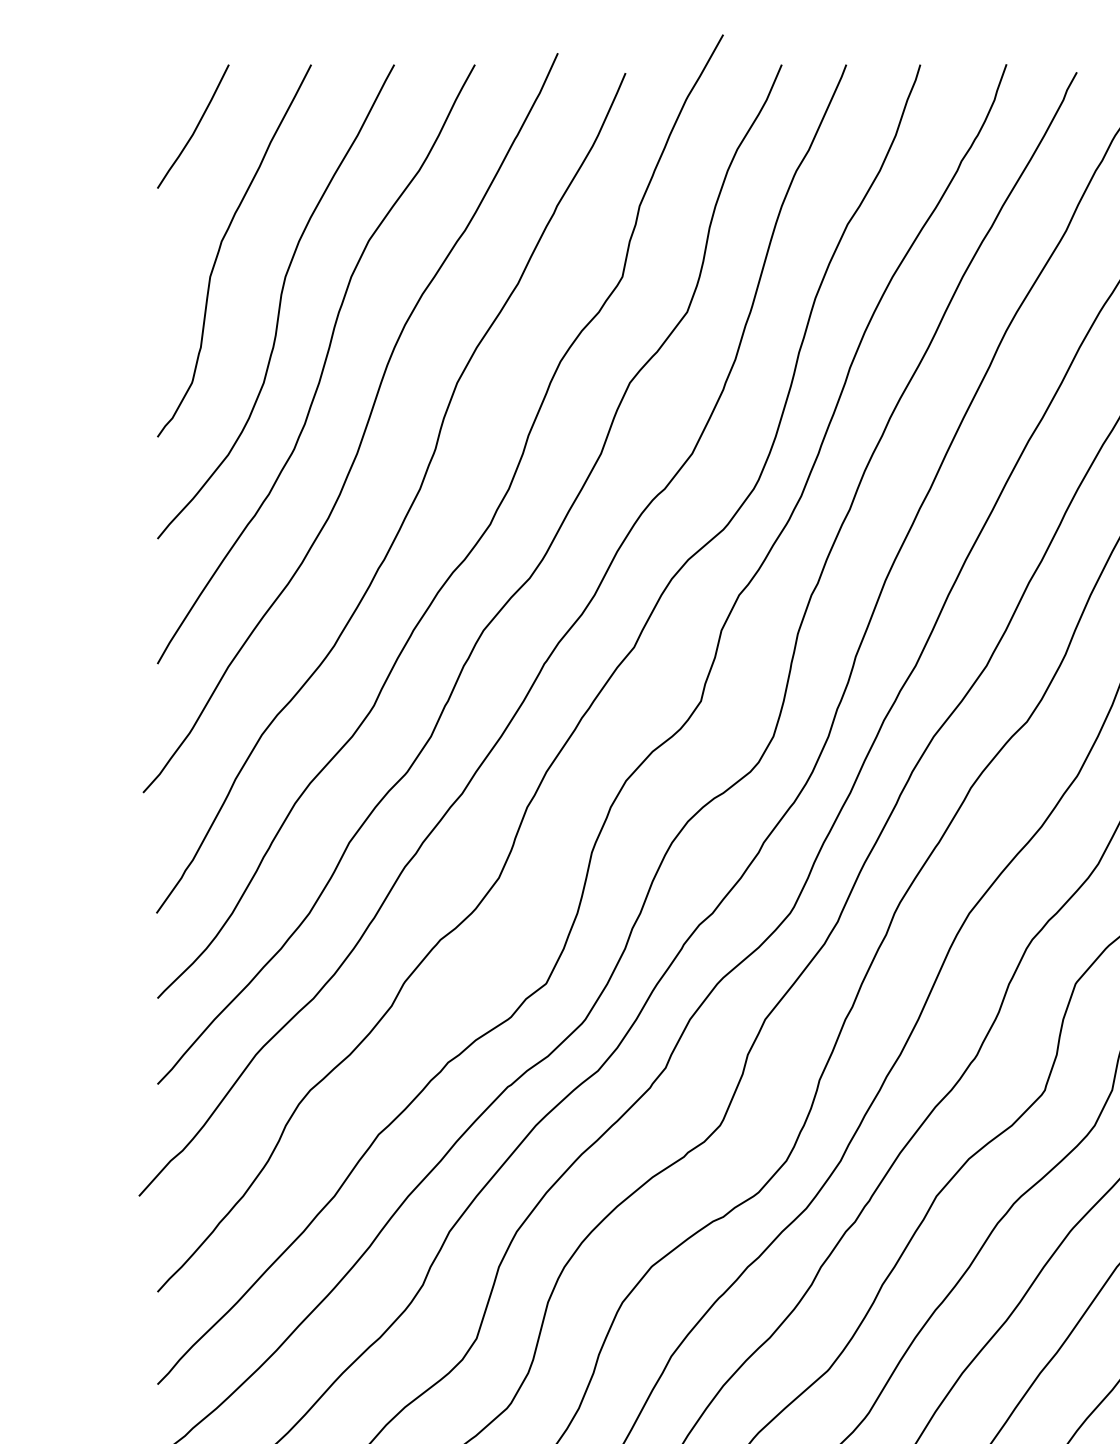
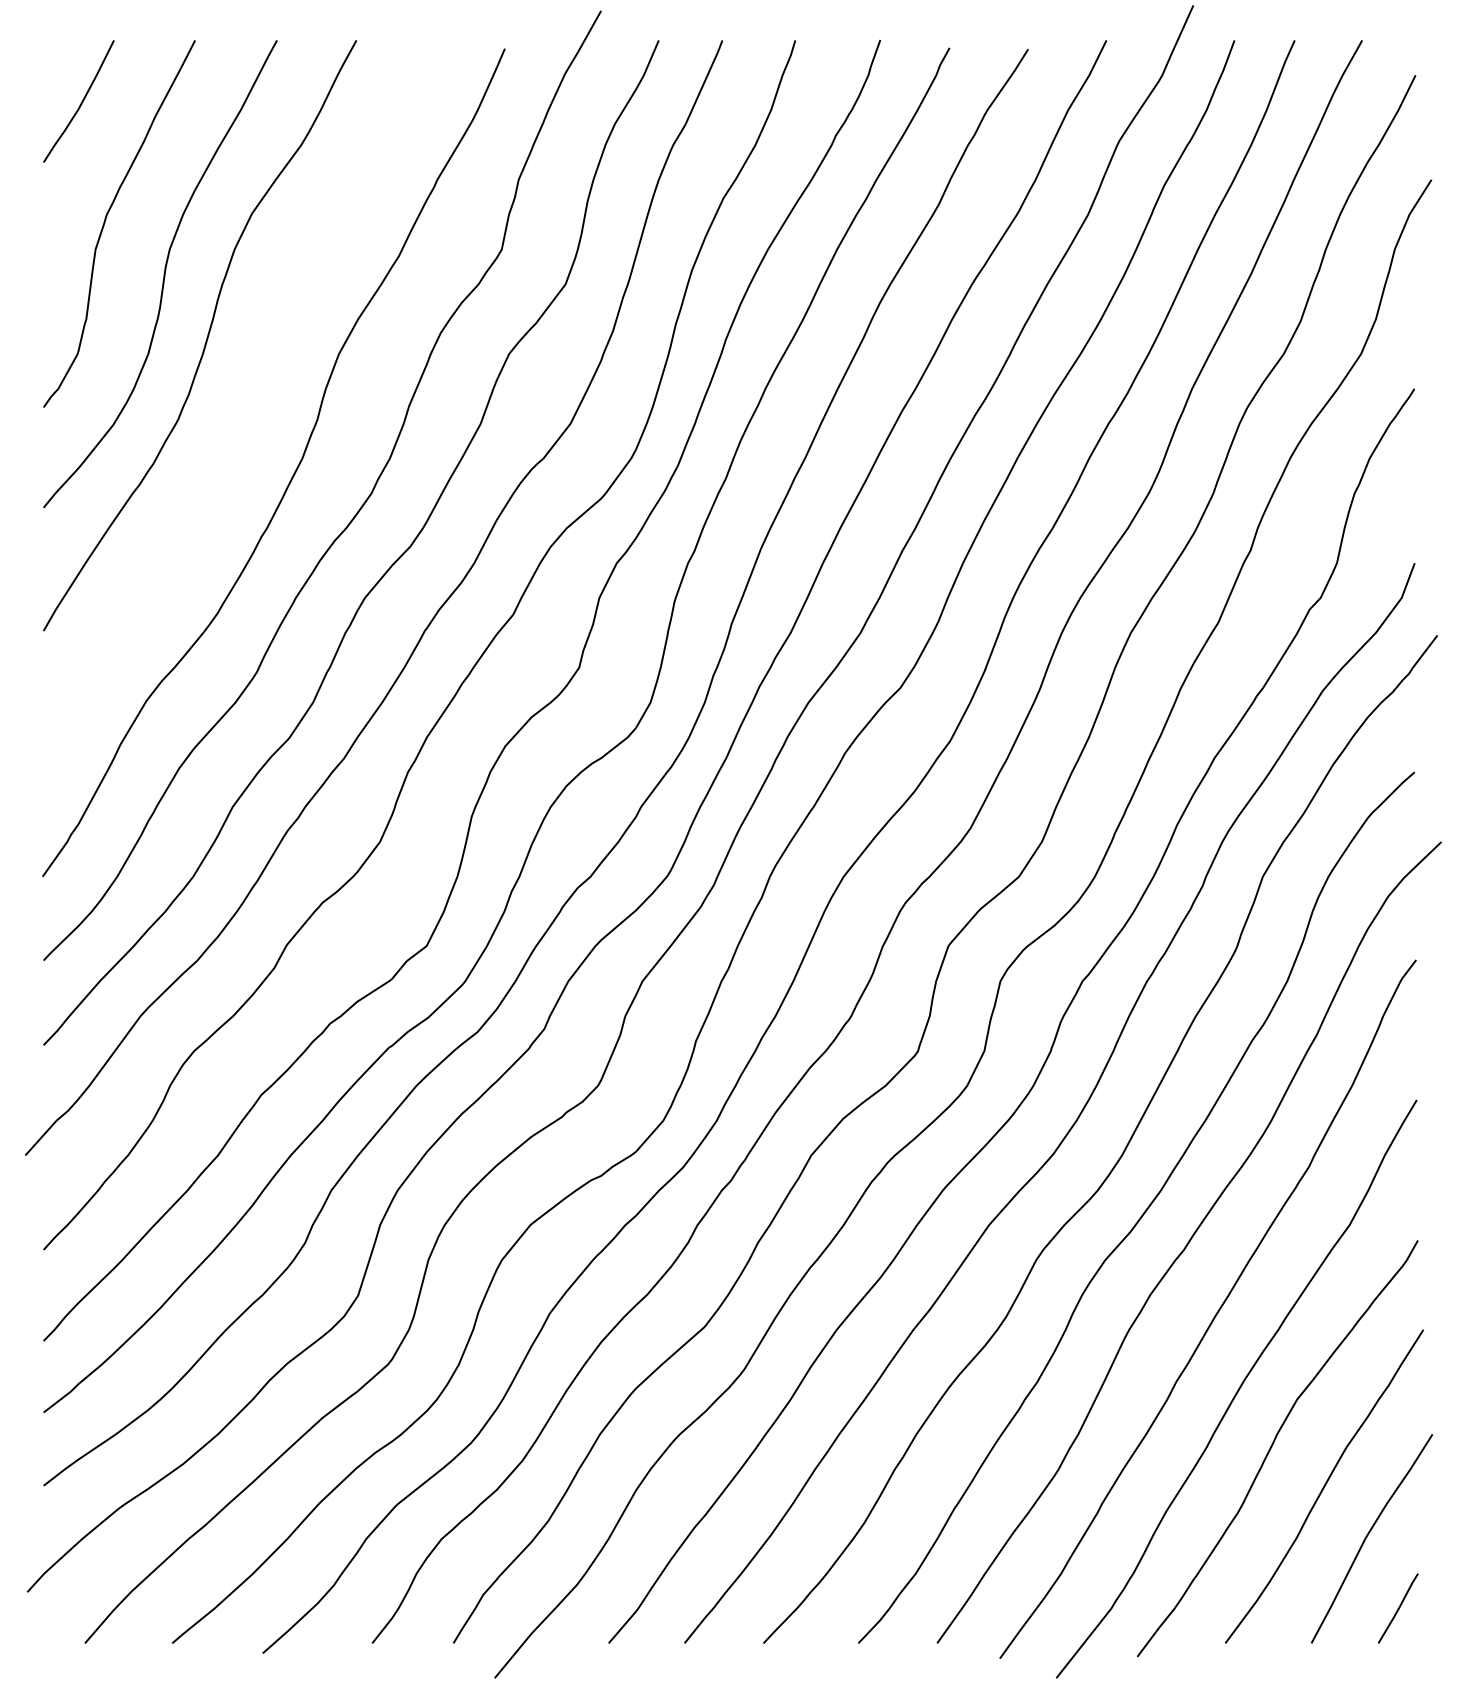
curve: (364, 429) -> (247, 399), removed

